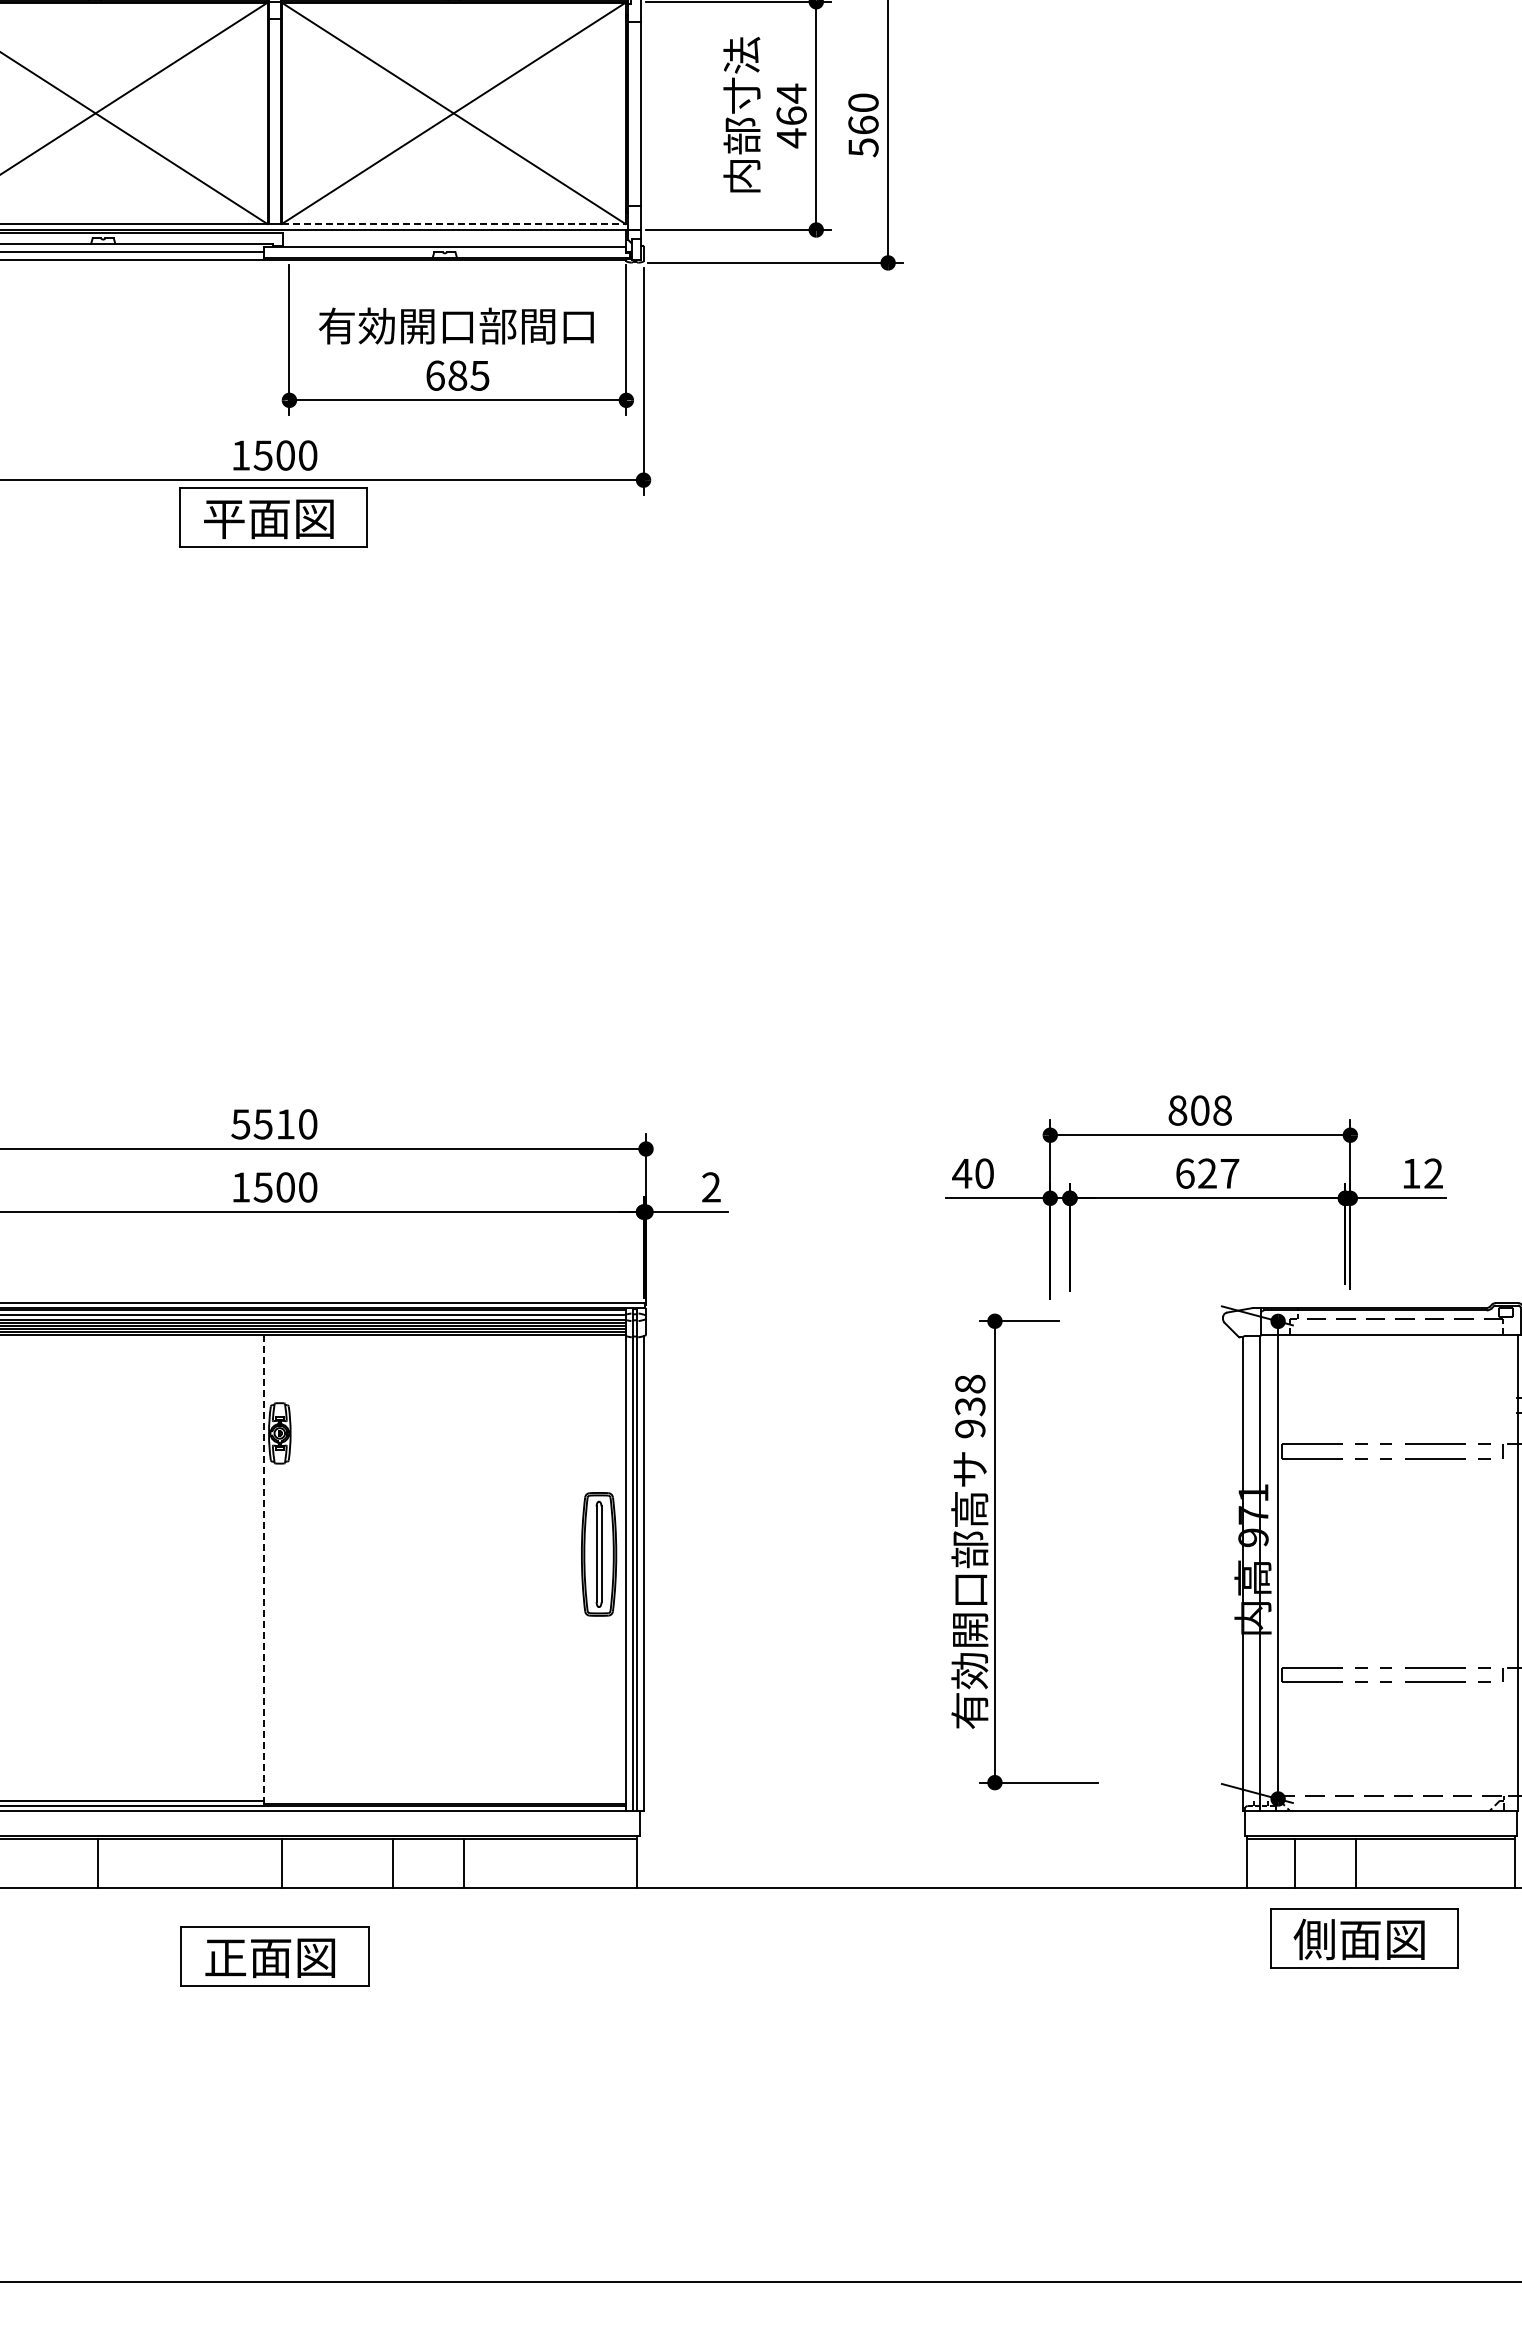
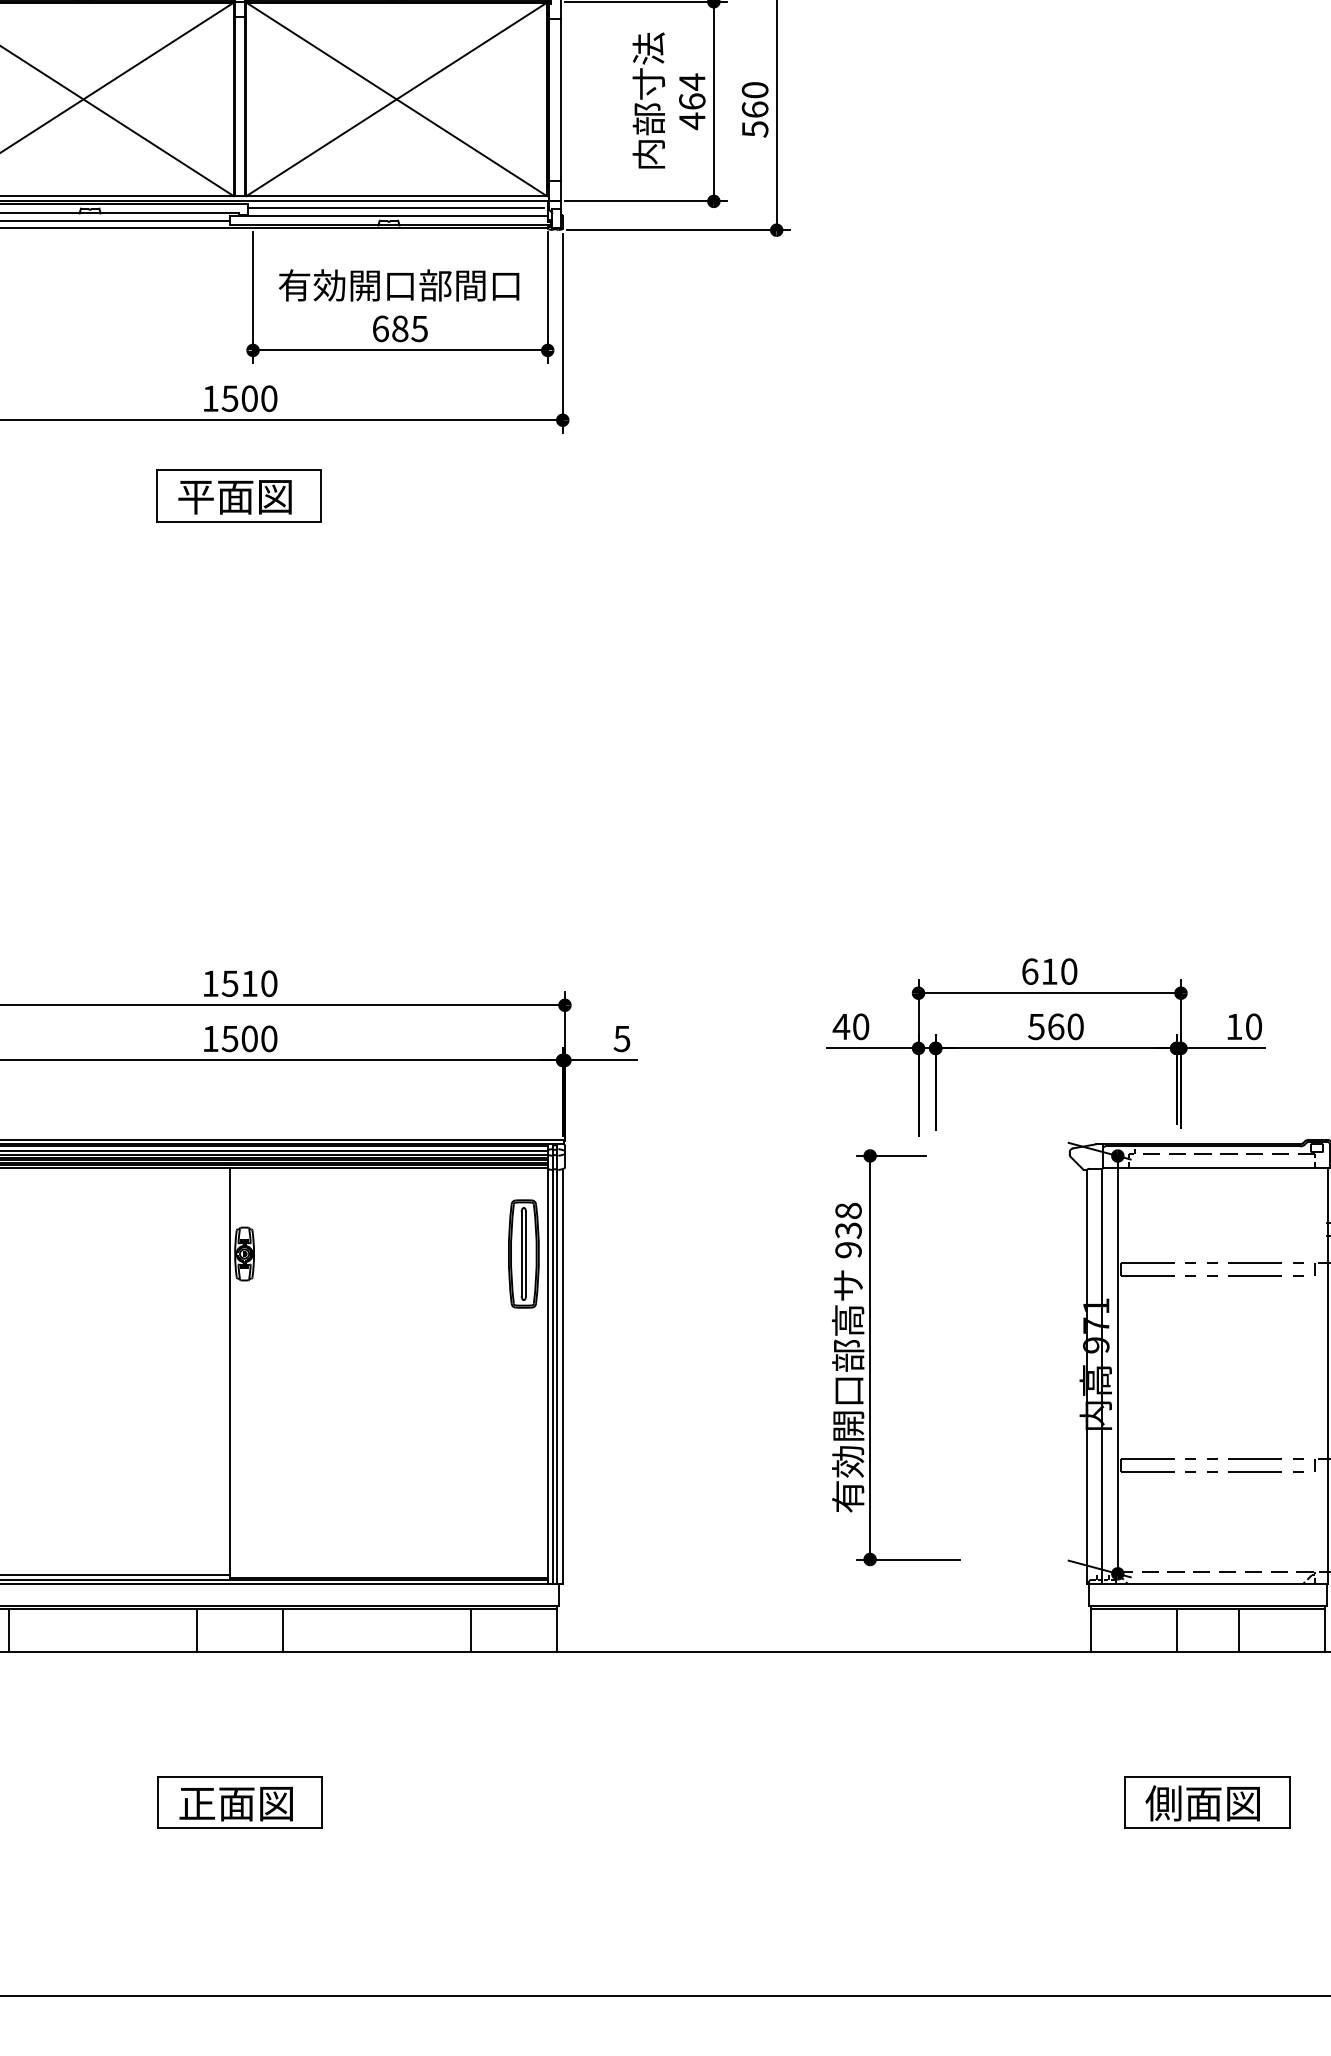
line: (453, 224) -> (396, 196), dashed -> solid
line: (452, 238) -> (395, 208), added
part: (273, 517) -> (239, 495), moved
text: (1199, 1110) -> (1049, 971), 808 -> 610
text: (240, 1124) -> (210, 983), 5510 -> 1510
text: (1207, 1173) -> (1056, 1026), 627 -> 560
text: (1433, 1173) -> (1253, 1026), 12 -> 10
text: (710, 1187) -> (621, 1038), 2 -> 5
part: (599, 1554) -> (524, 1254), moved
line: (263, 1569) -> (230, 1373), dashed -> solid
line: (98, 1863) -> (9, 1630), moved
line: (282, 1863) -> (197, 1630), moved
line: (392, 1863) -> (282, 1630), moved
line: (464, 1863) -> (471, 1630), moved
line: (1294, 1863) -> (1176, 1630), moved
line: (1355, 1863) -> (1238, 1630), moved
part: (1364, 1938) -> (1207, 1802), moved
part: (274, 1956) -> (239, 1802), moved

